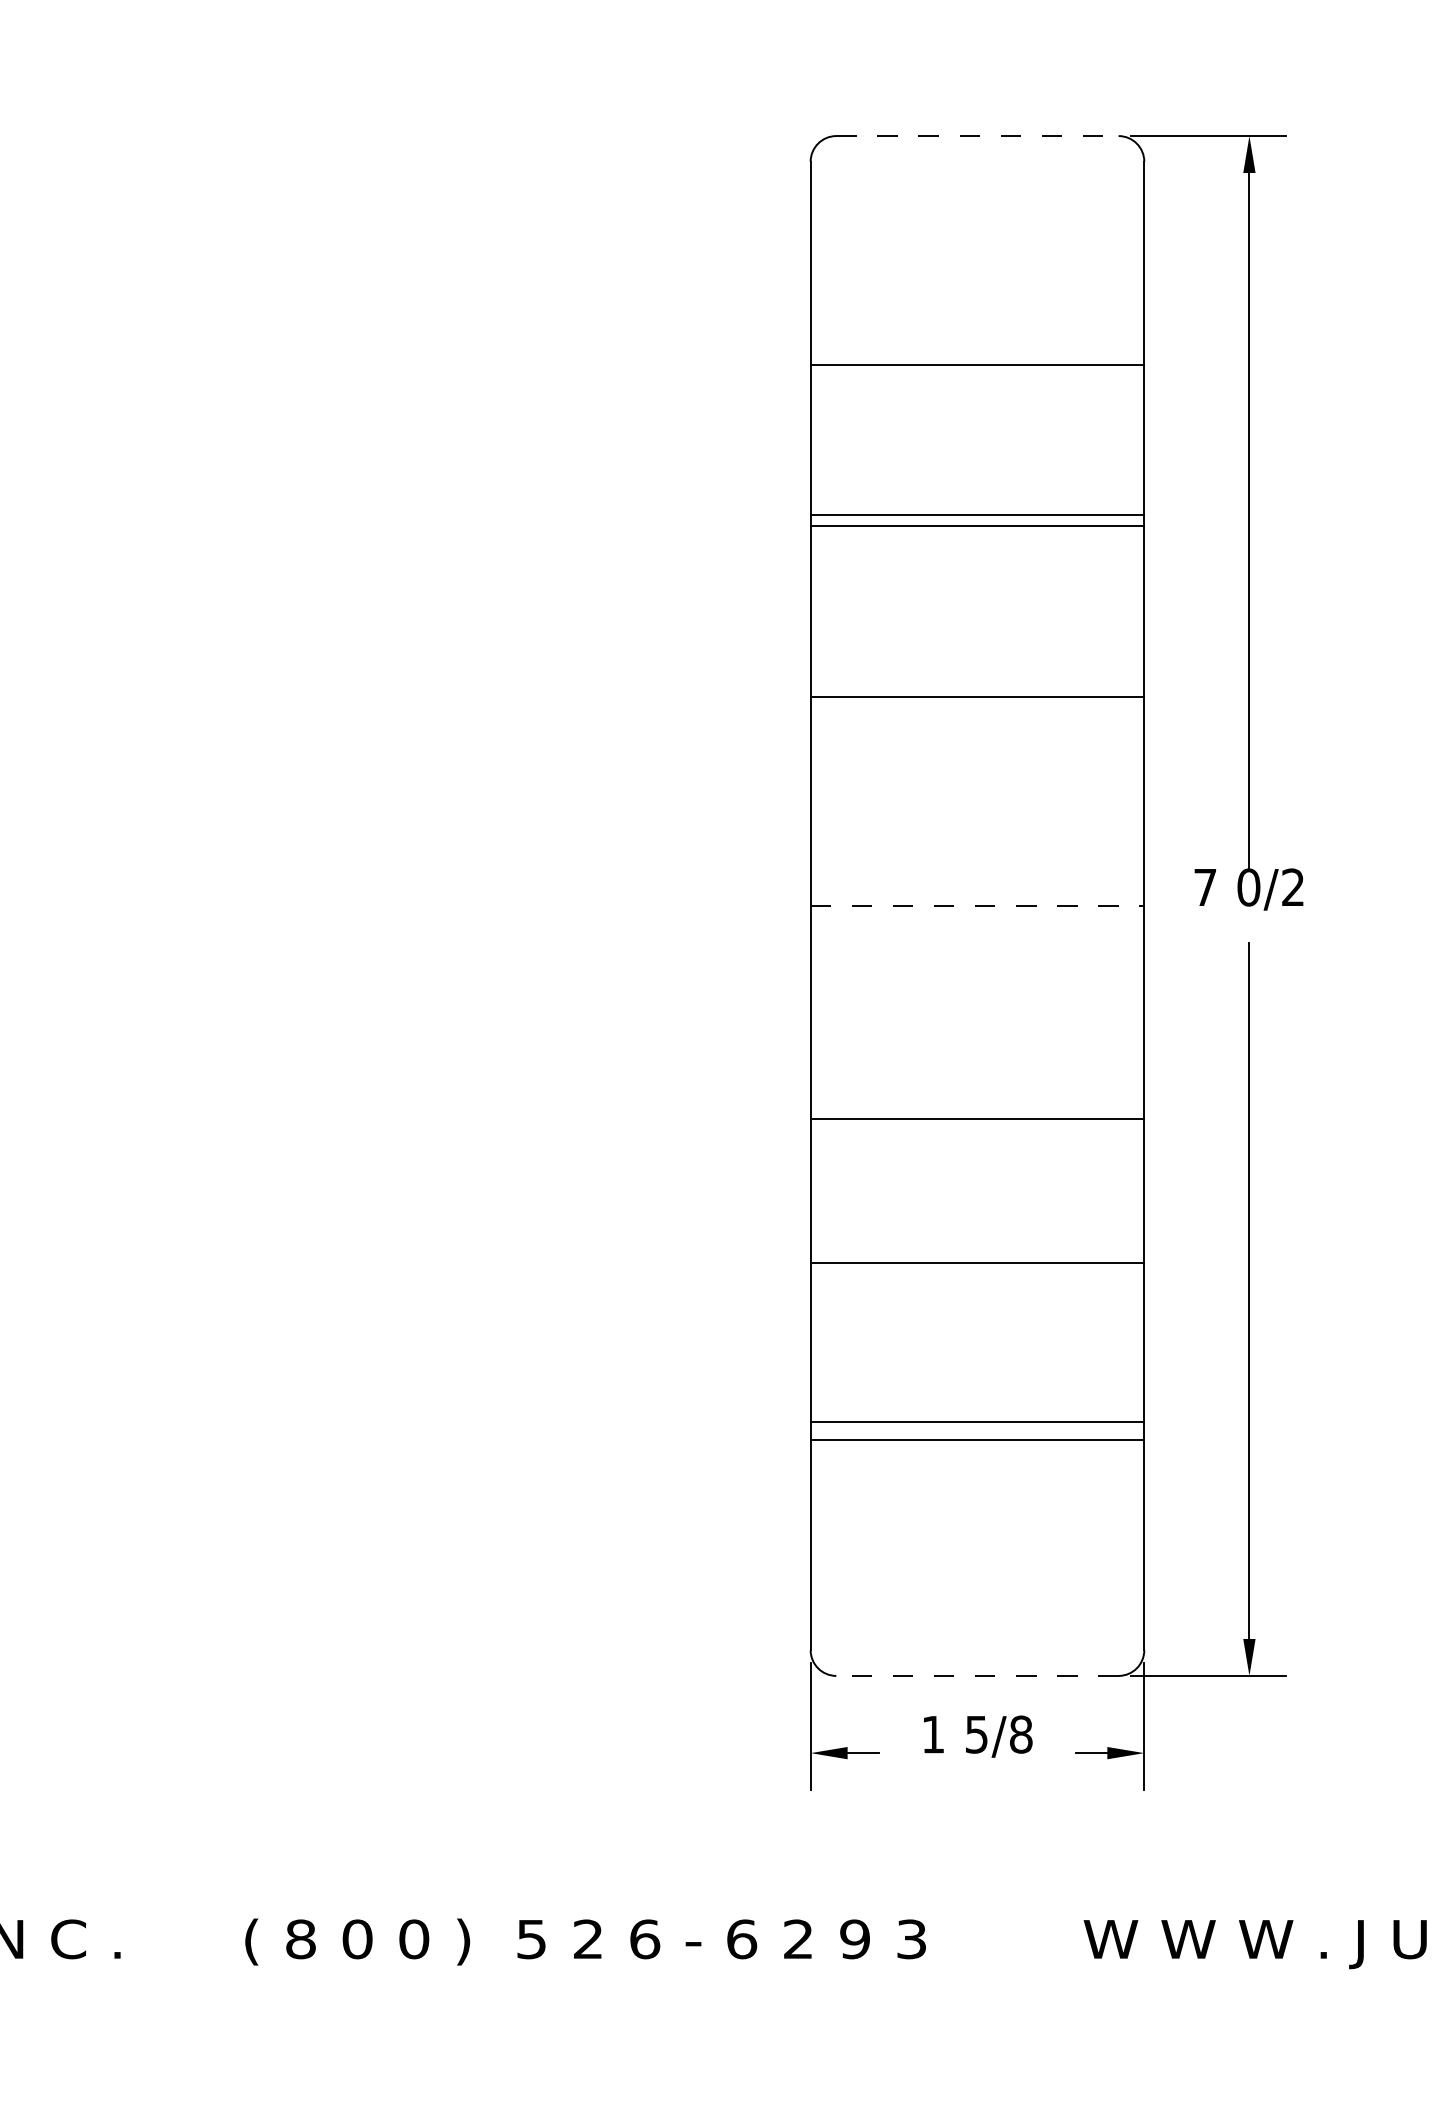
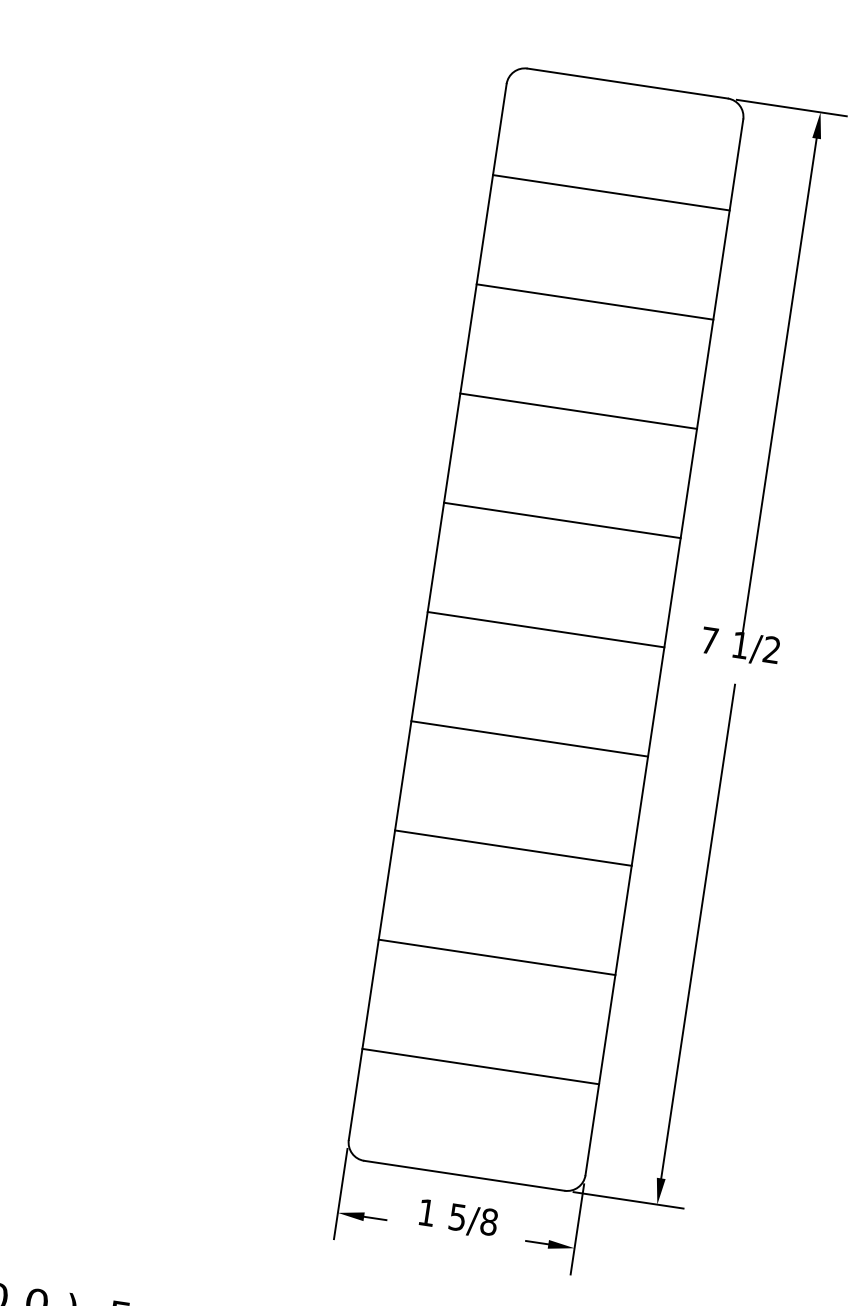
line: (977, 136) -> (627, 83), dashed -> solid
line: (977, 365) -> (611, 193), moved
line: (977, 515) -> (594, 302), moved
line: (977, 526) -> (578, 411), moved
line: (977, 697) -> (562, 520), moved
text: (1248, 887) -> (740, 645), 0/2 -> 1/2
line: (977, 906) -> (546, 630), dashed -> solid
line: (977, 1118) -> (529, 738), moved
line: (977, 1262) -> (513, 847), moved
line: (977, 1421) -> (497, 957), moved
line: (977, 1439) -> (480, 1066), moved
line: (976, 1675) -> (463, 1175), dashed -> solid

